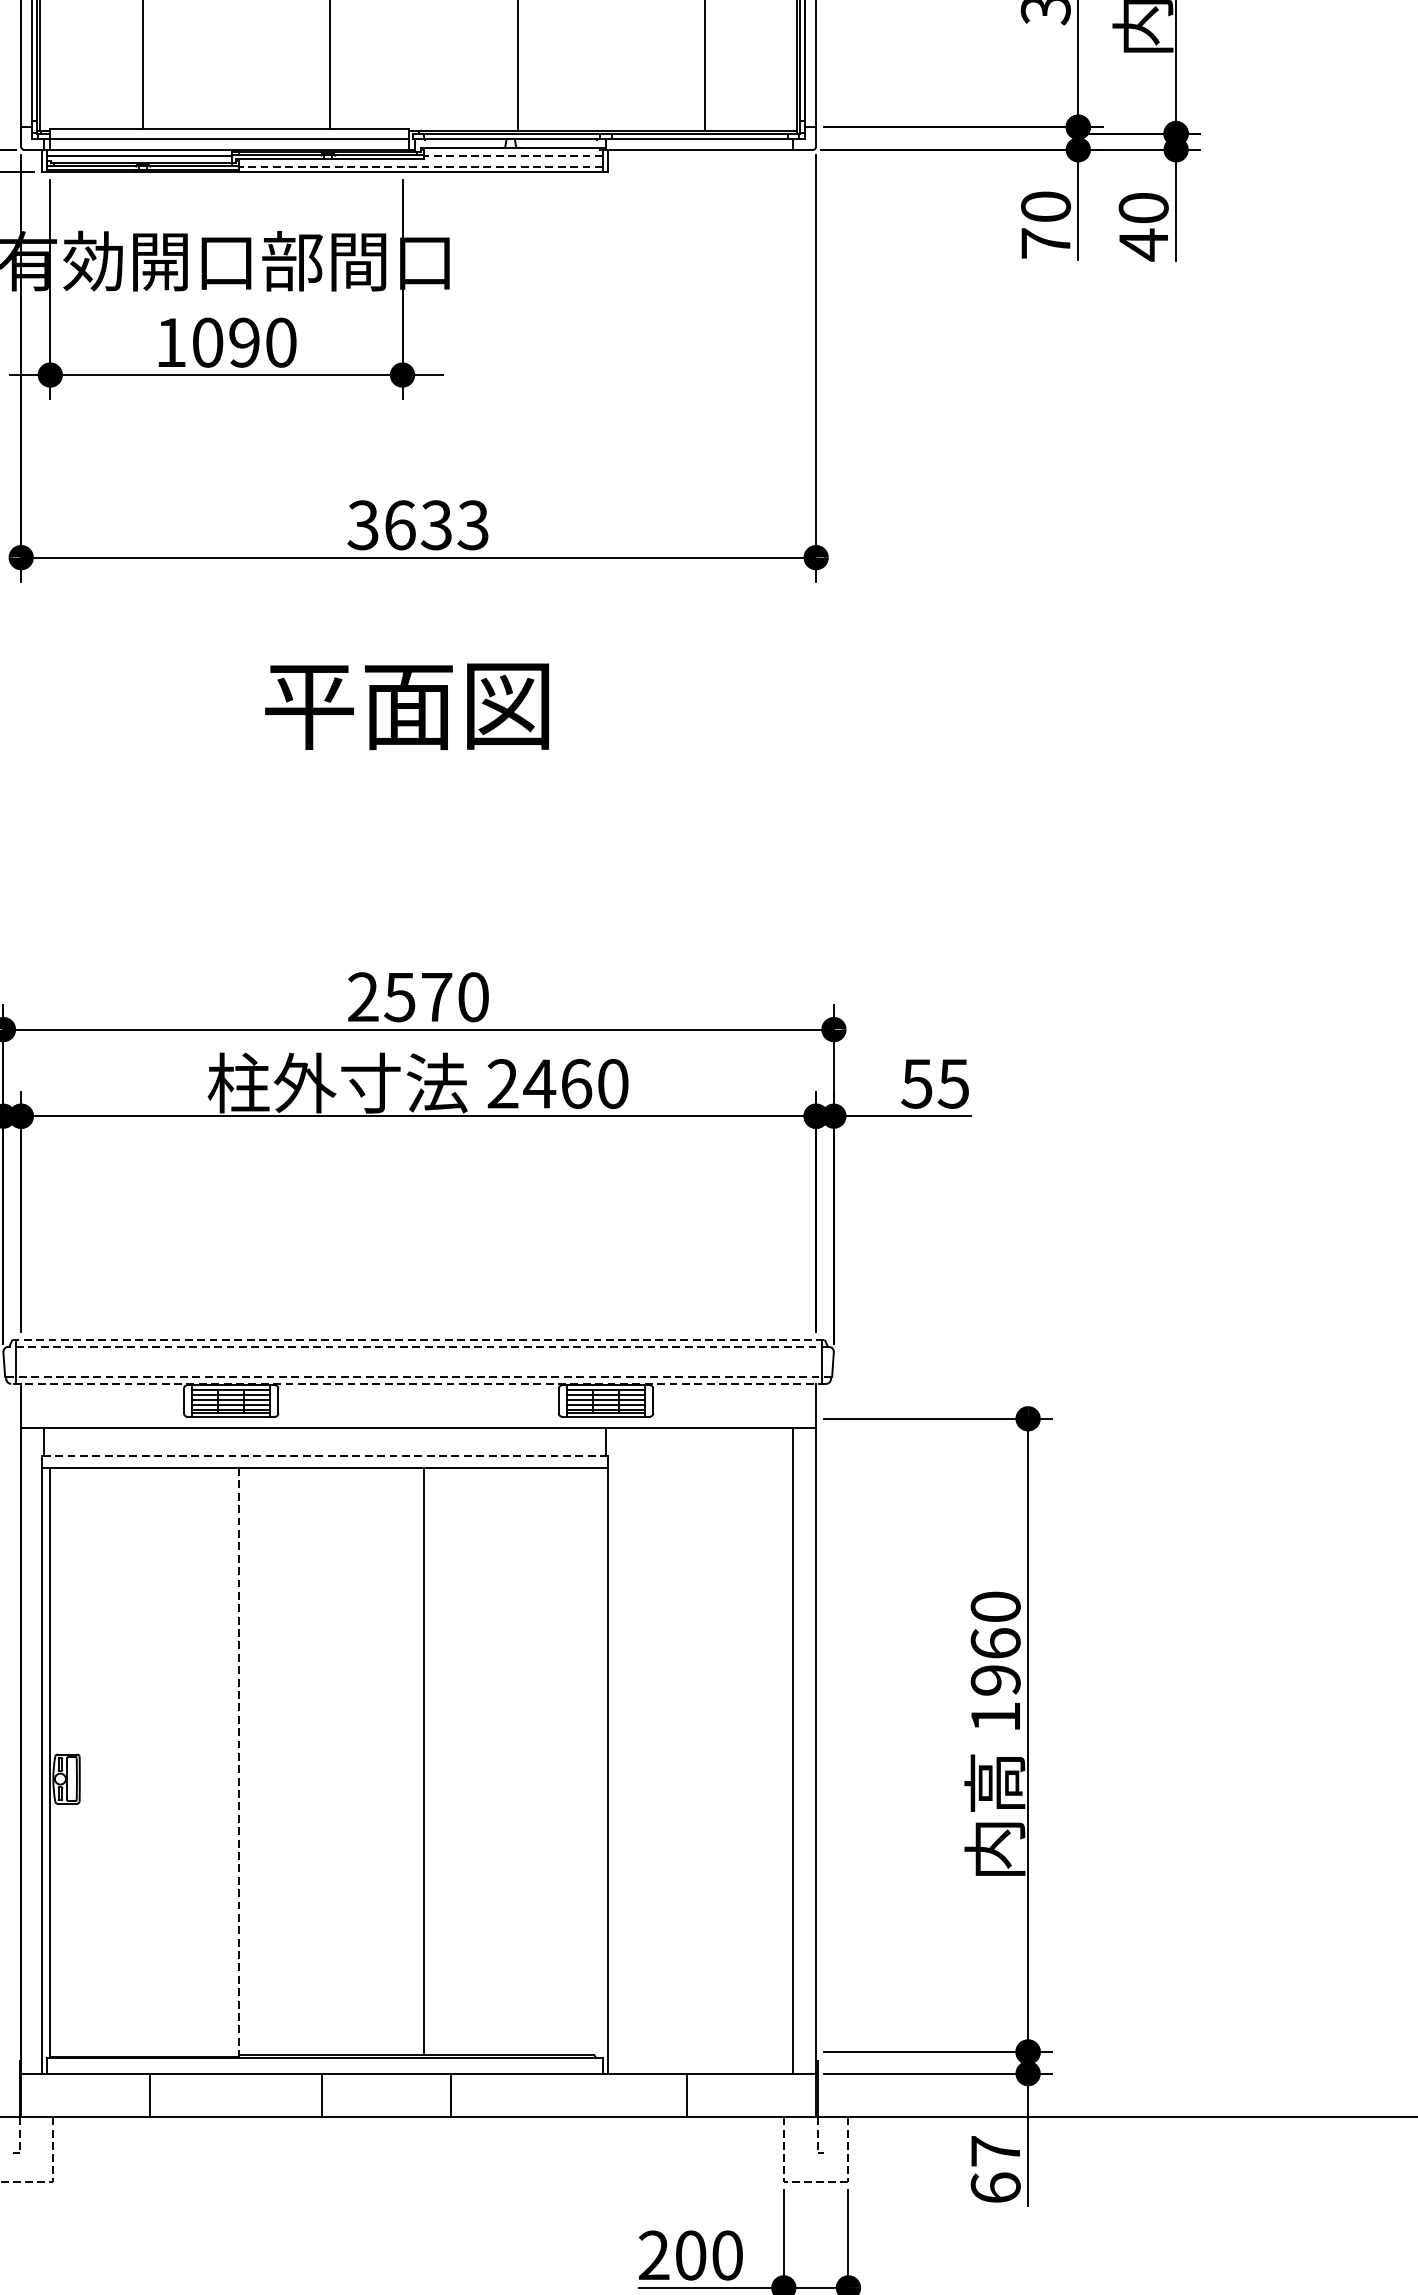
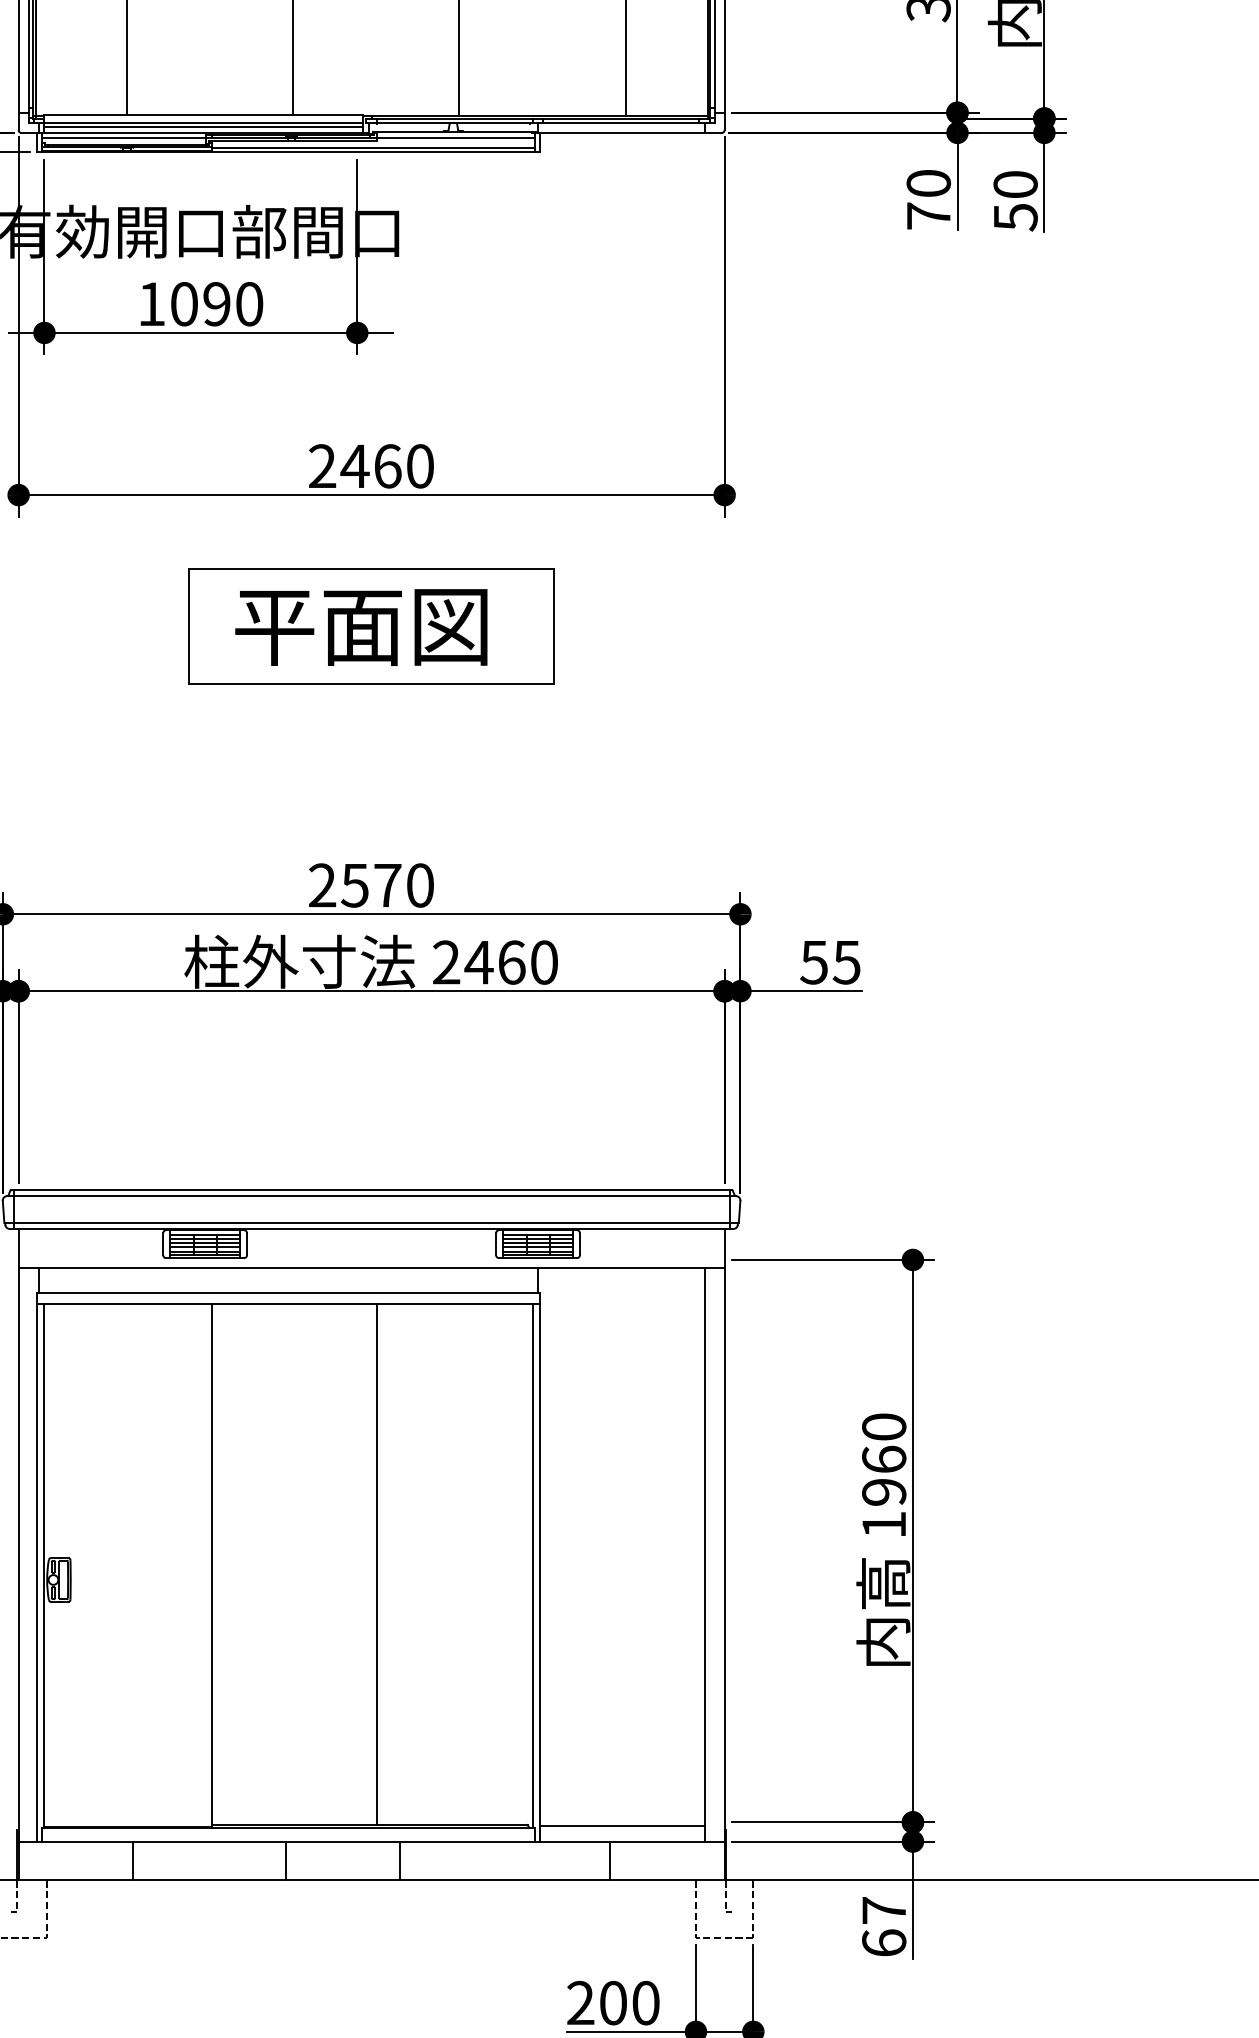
line: (229, 143) -> (203, 127), added
line: (513, 156) -> (455, 138), dashed -> solid
line: (420, 166) -> (373, 147), dashed -> solid
text: (1143, 245) -> (1015, 217), 40 -> 50
text: (417, 525) -> (370, 466), 3633 -> 2460
part: (418, 705) -> (371, 626), added
line: (418, 1340) -> (371, 1190), dashed -> solid
line: (418, 1347) -> (371, 1196), dashed -> solid
line: (418, 1376) -> (371, 1222), dashed -> solid
line: (418, 1383) -> (371, 1228), dashed -> solid
line: (323, 1455) -> (287, 1292), dashed -> solid
line: (239, 1762) -> (212, 1565), dashed -> solid
line: (599, 1762) -> (532, 1565), added
line: (699, 2055) -> (621, 1825), added

